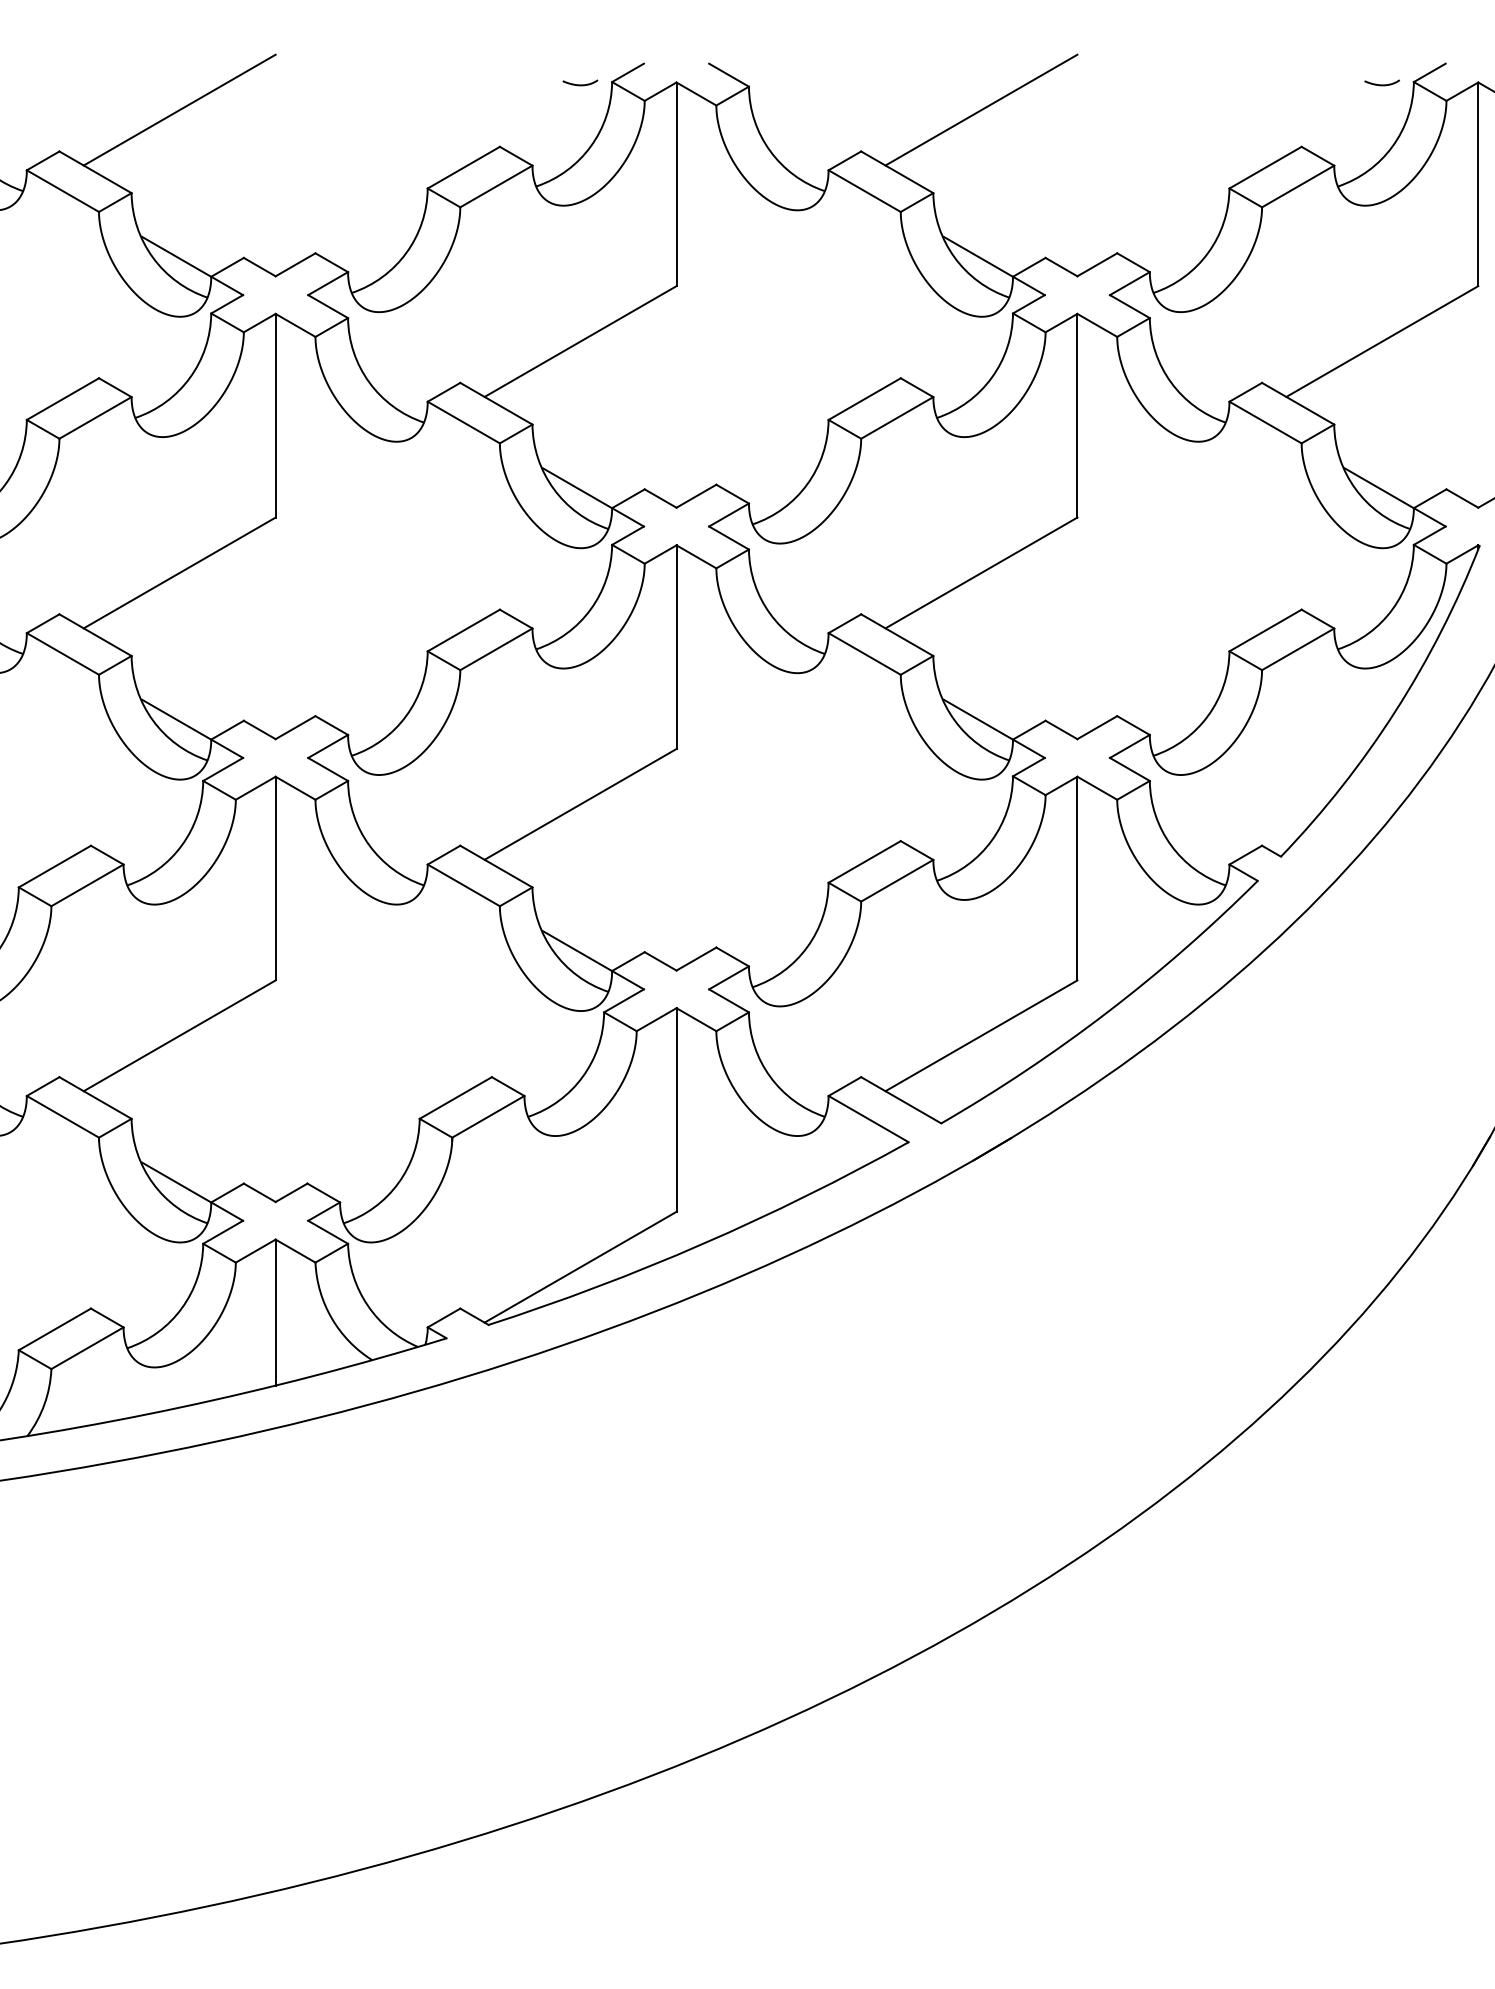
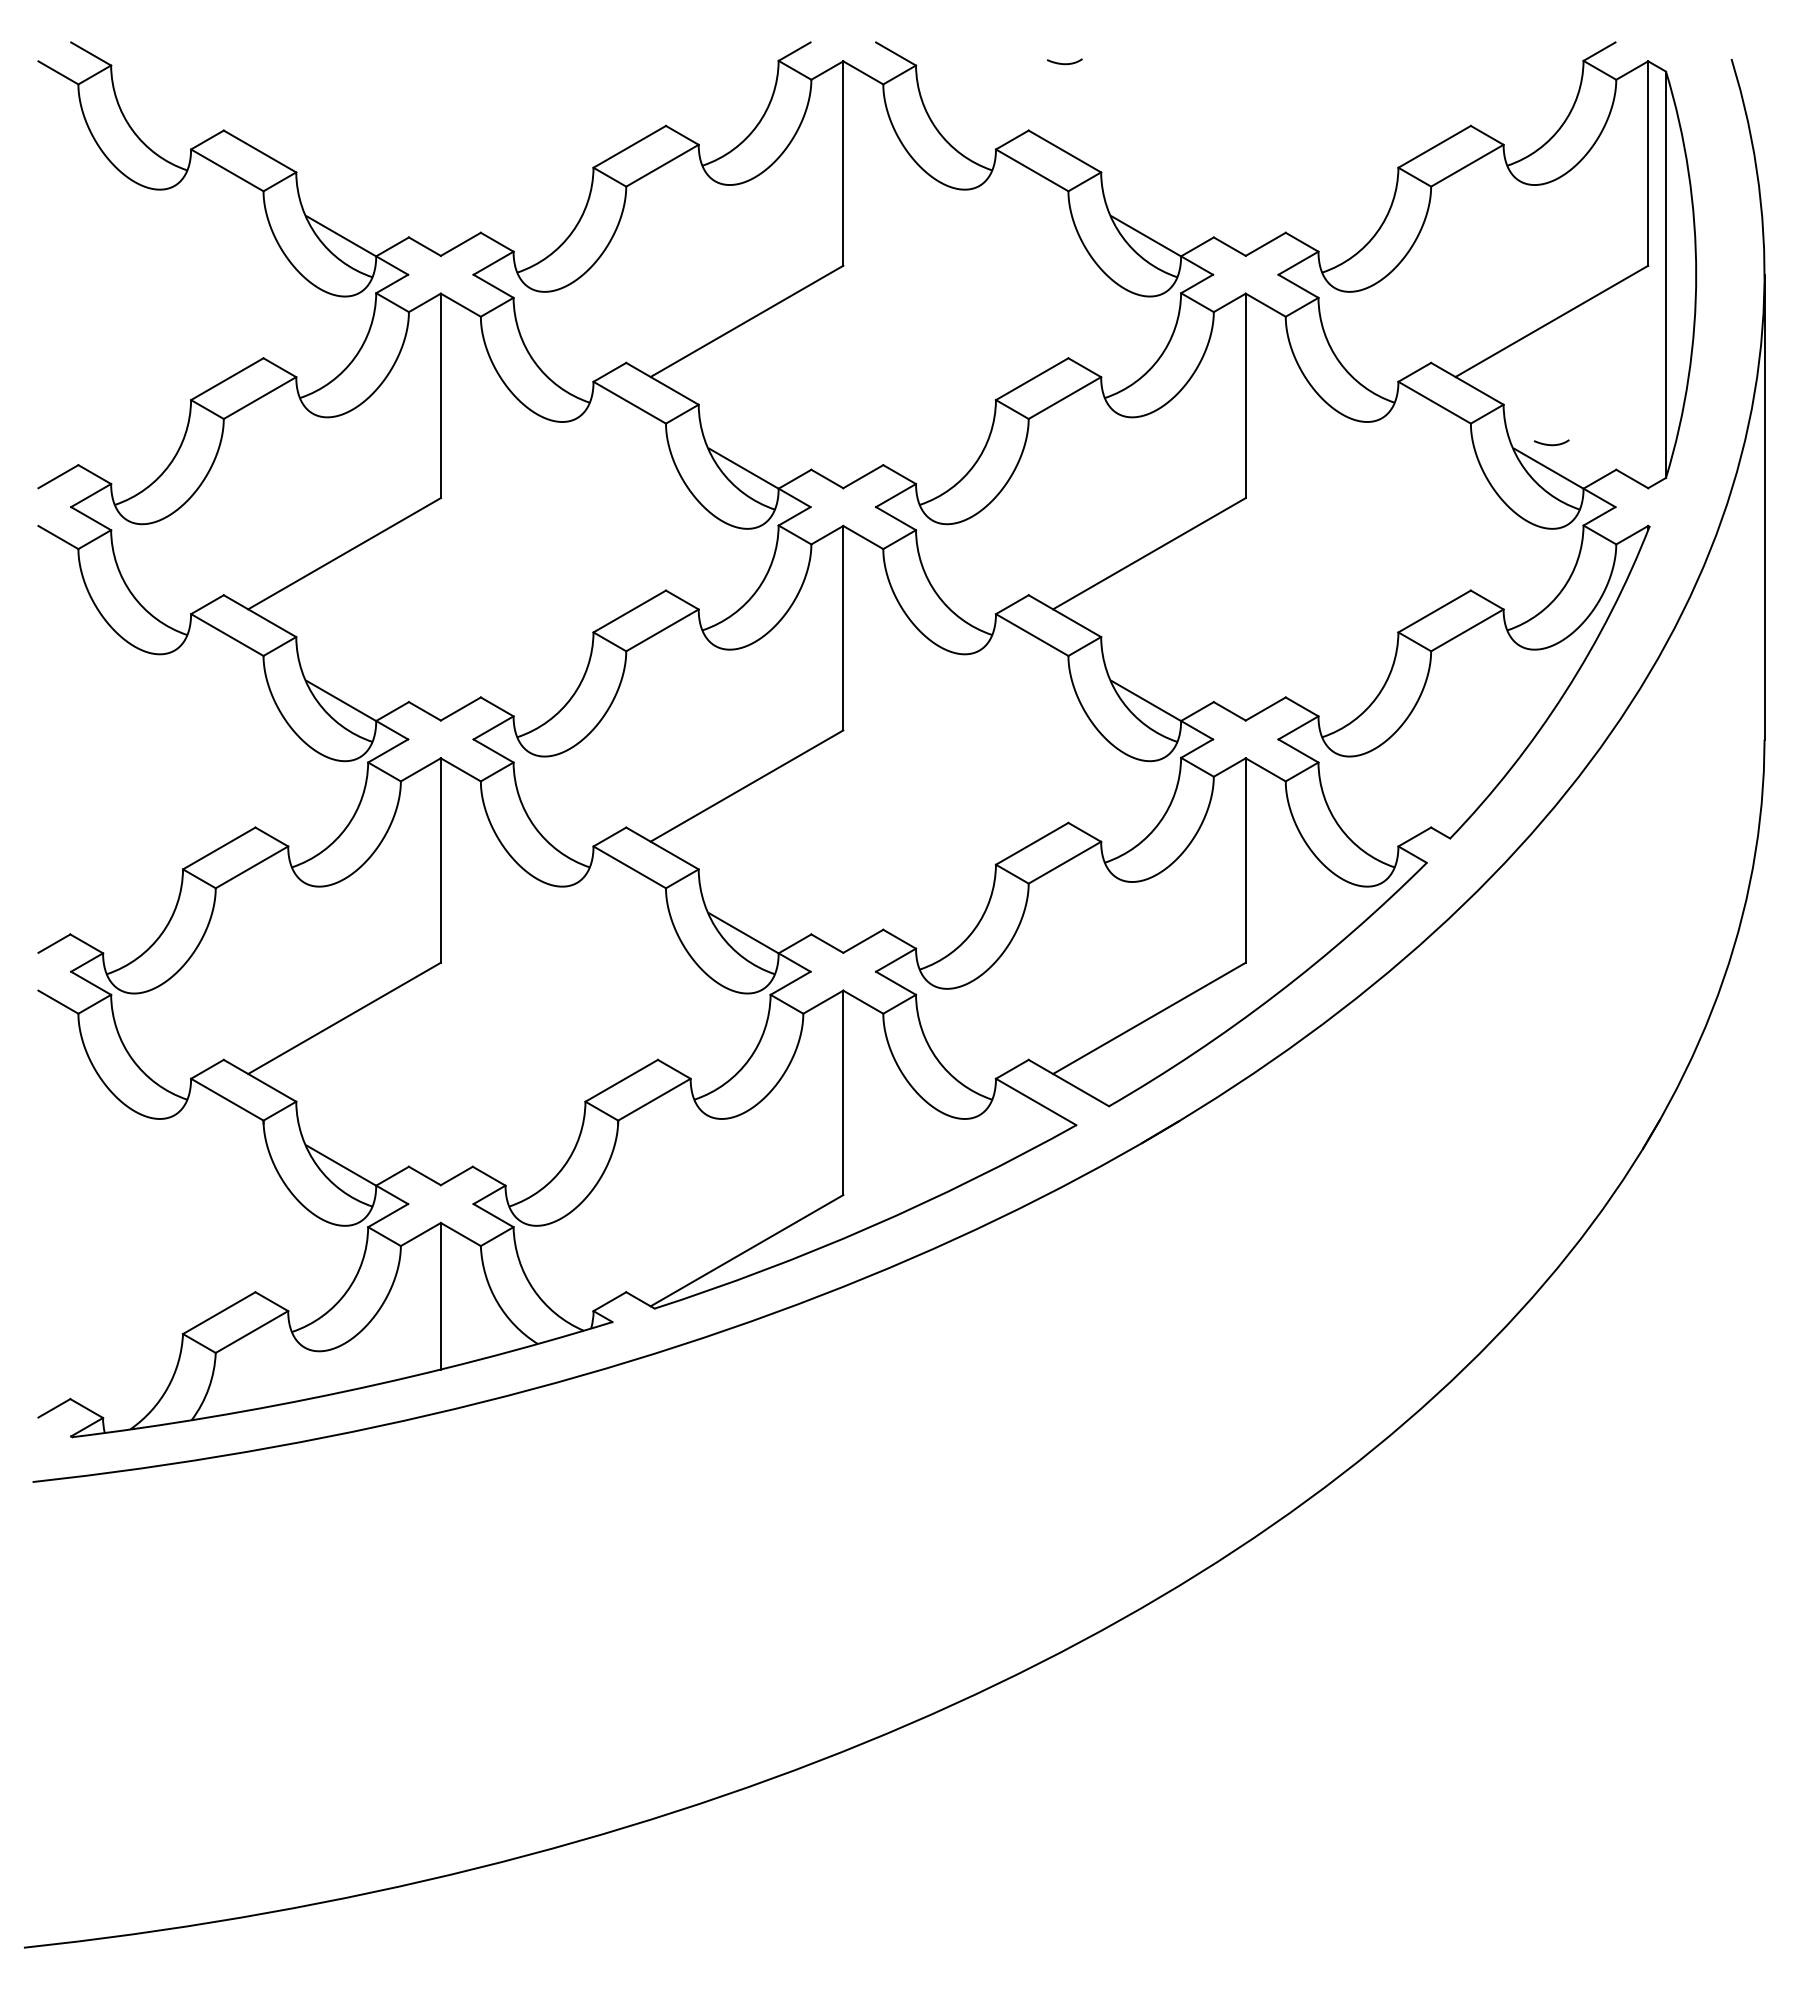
curve: (580, 84) -> (1064, 63), moved
curve: (1381, 84) -> (1551, 444), moved
line: (179, 109) -> (344, 88), removed
line: (981, 109) -> (1149, 88), removed

